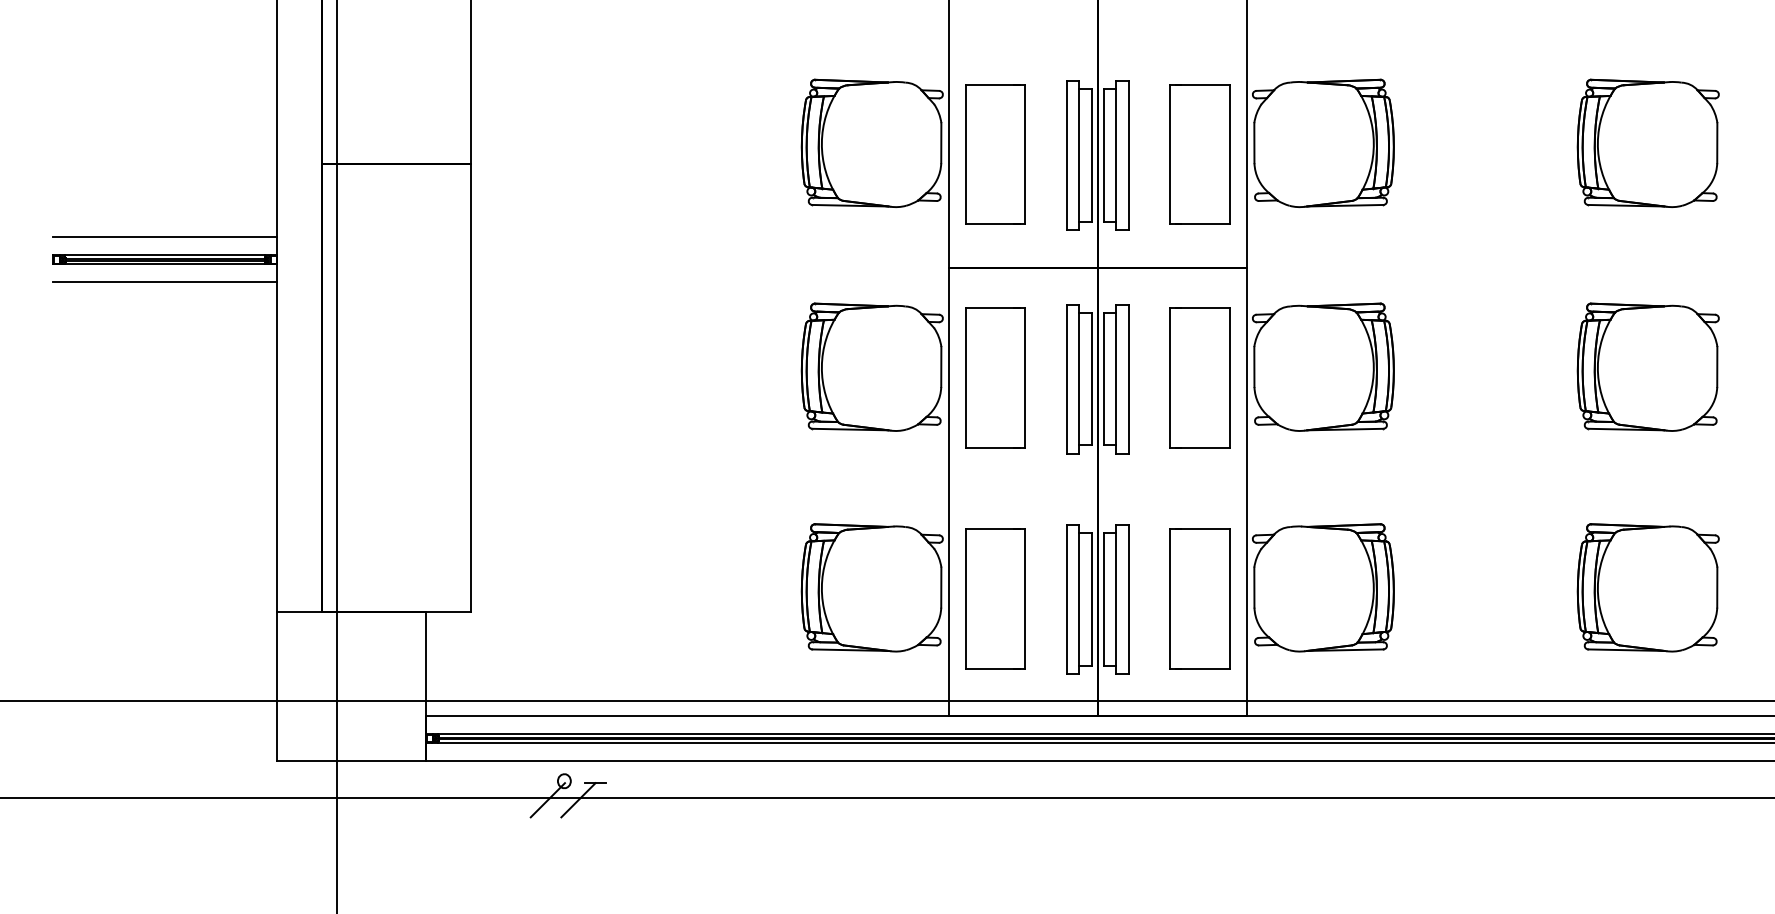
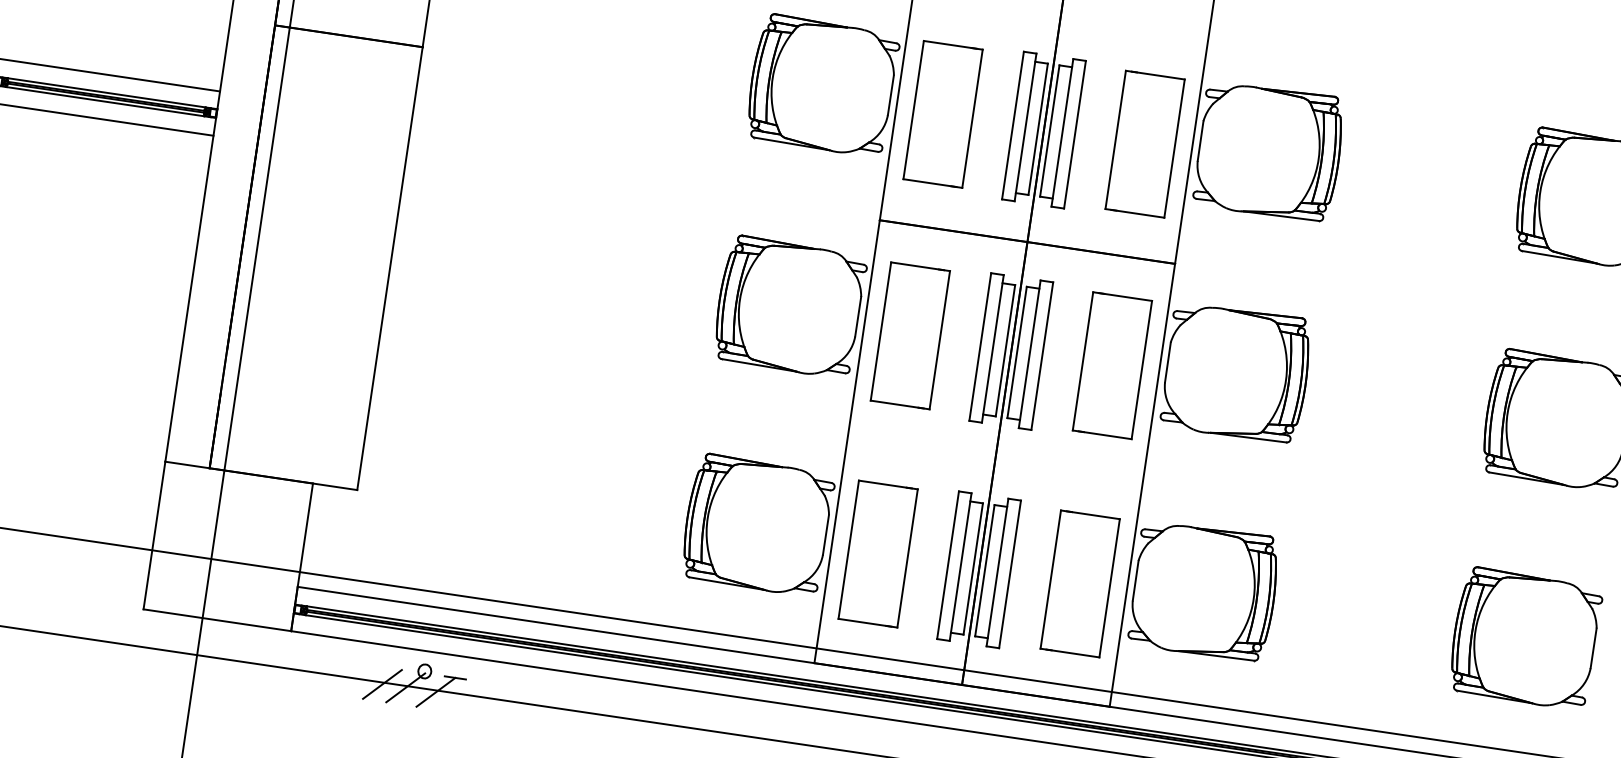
line: (524, 800) -> (382, 684), added

